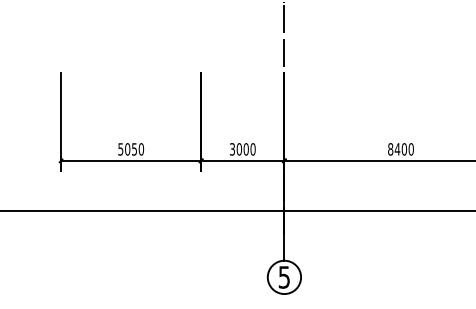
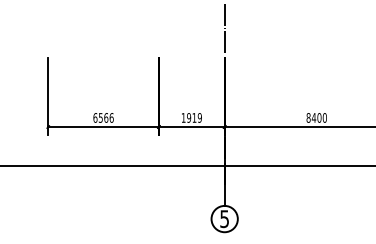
text: (131, 148) -> (103, 117), 5050 -> 6566
text: (242, 148) -> (191, 117), 3000 -> 1919

